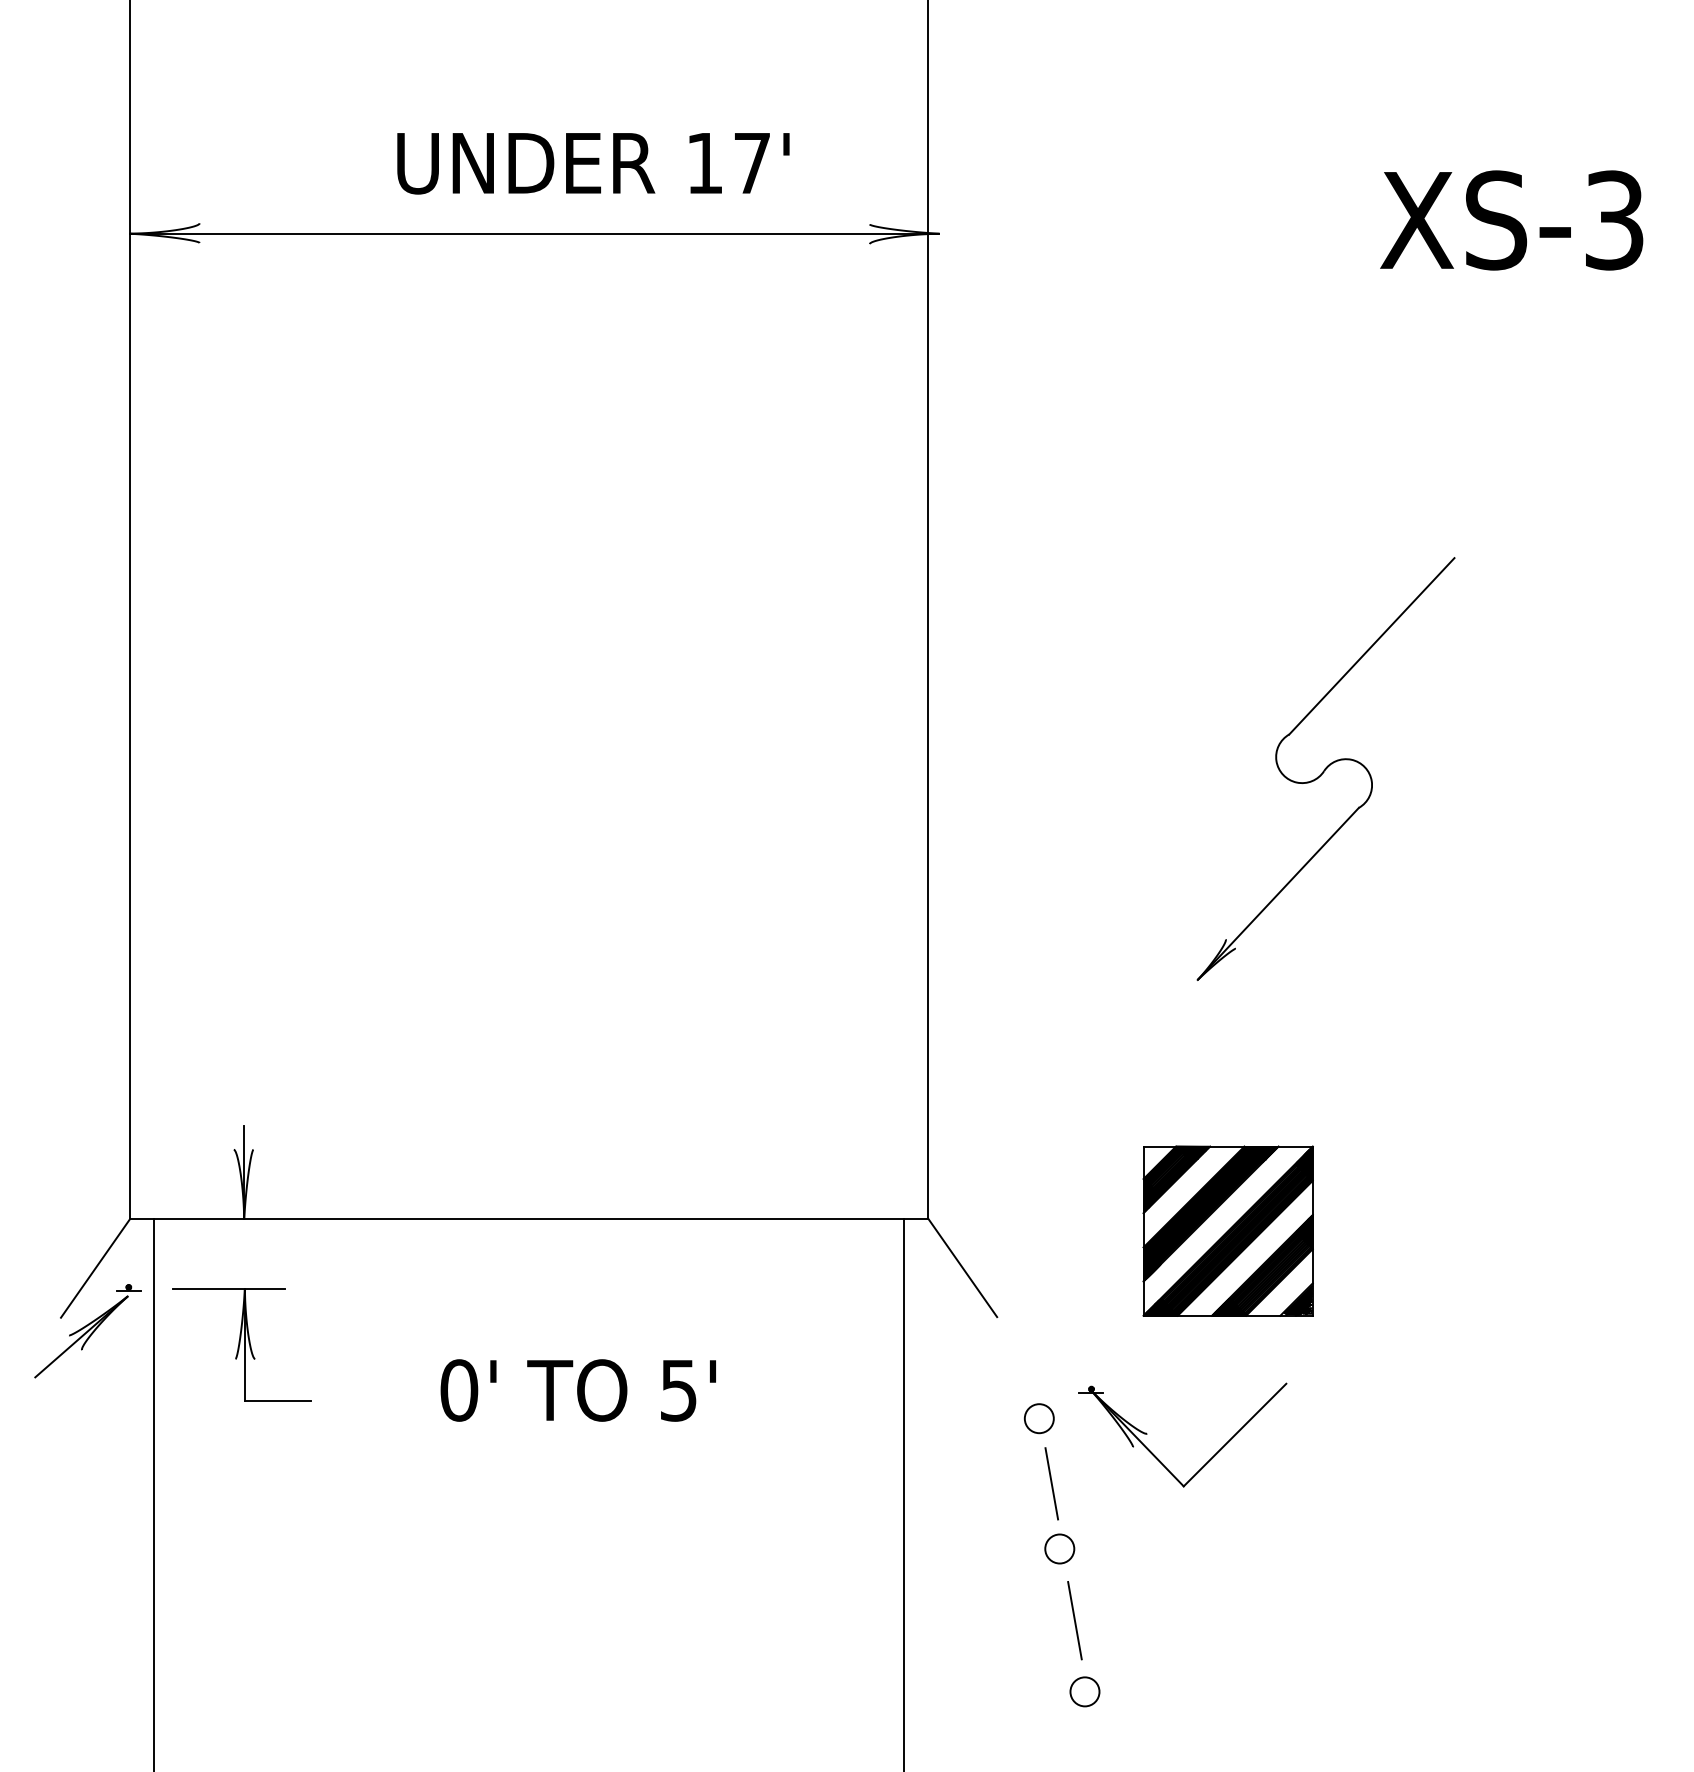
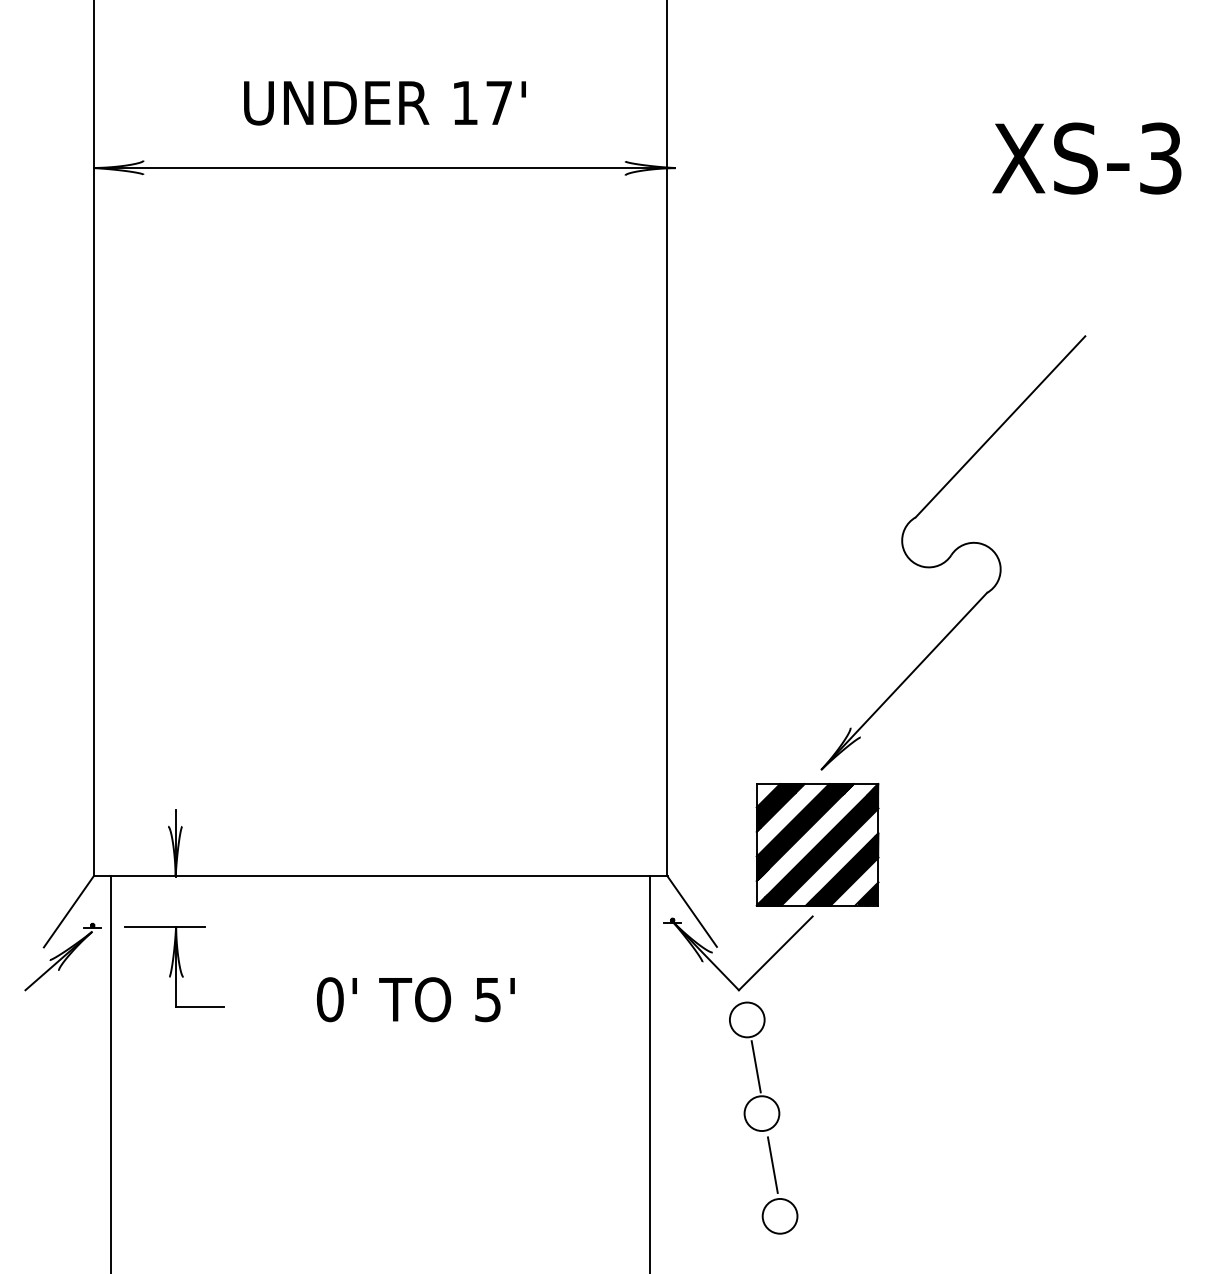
text: (593, 163) -> (385, 103), moved
part: (1325, 768) -> (952, 552), size x1.43
part: (1227, 1230) -> (817, 844), moved
circle: (1039, 1418) -> (747, 1019), size x1.67
part: (1158, 1458) -> (720, 970), moved
circle: (1059, 1548) -> (761, 1113), size x1.67
circle: (1084, 1691) -> (779, 1216), size x1.67

